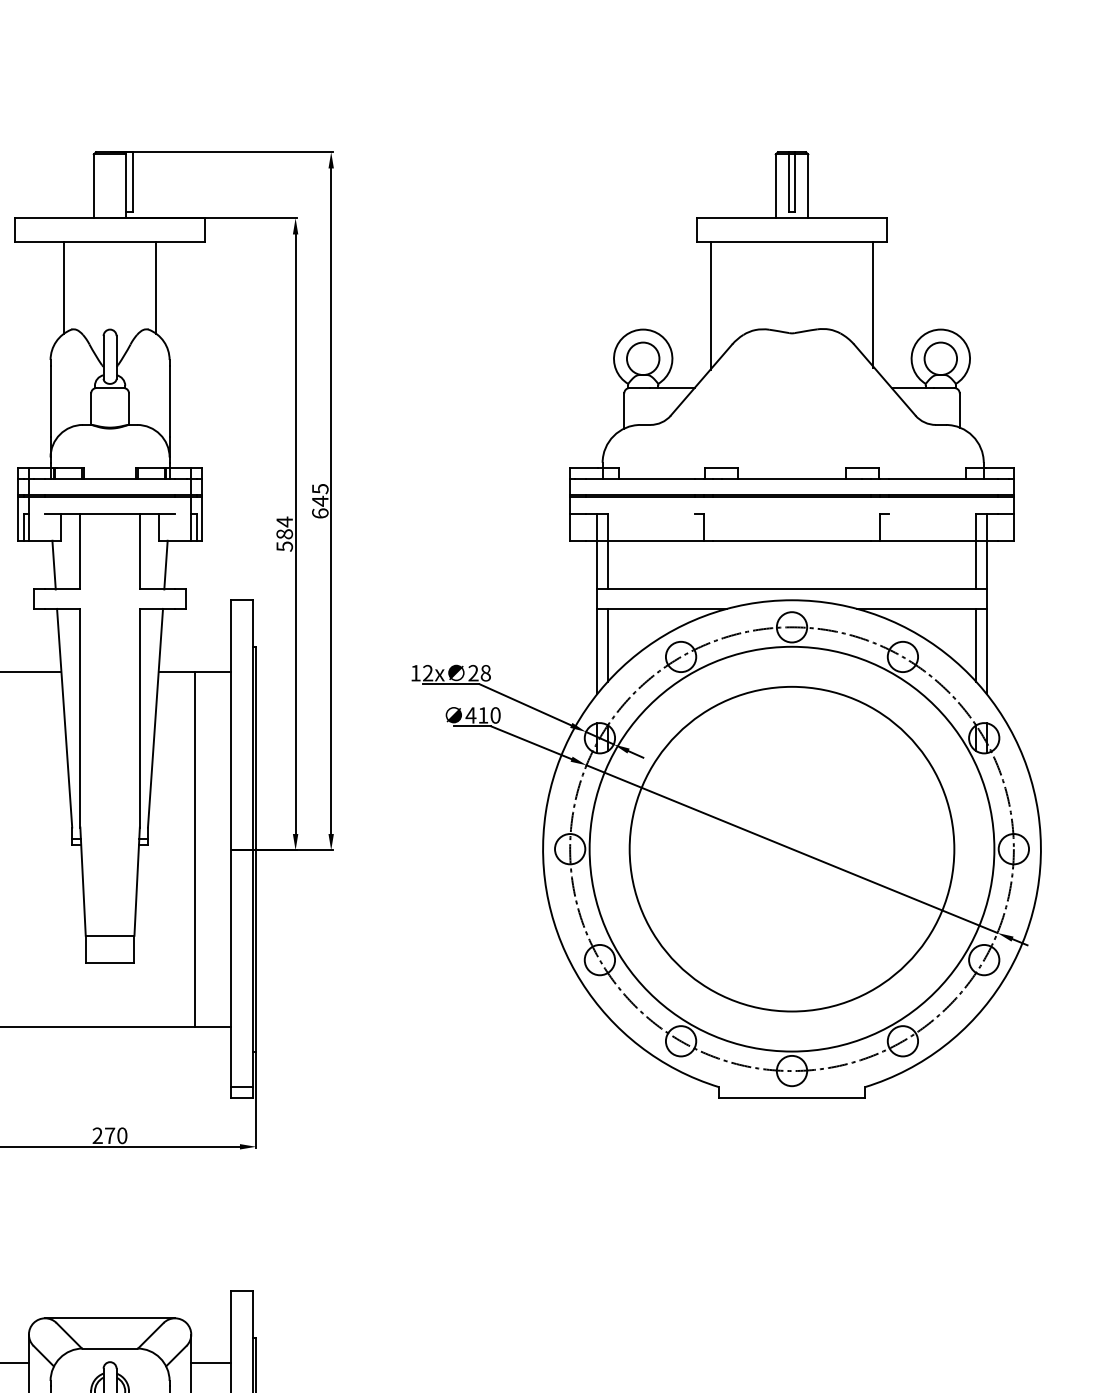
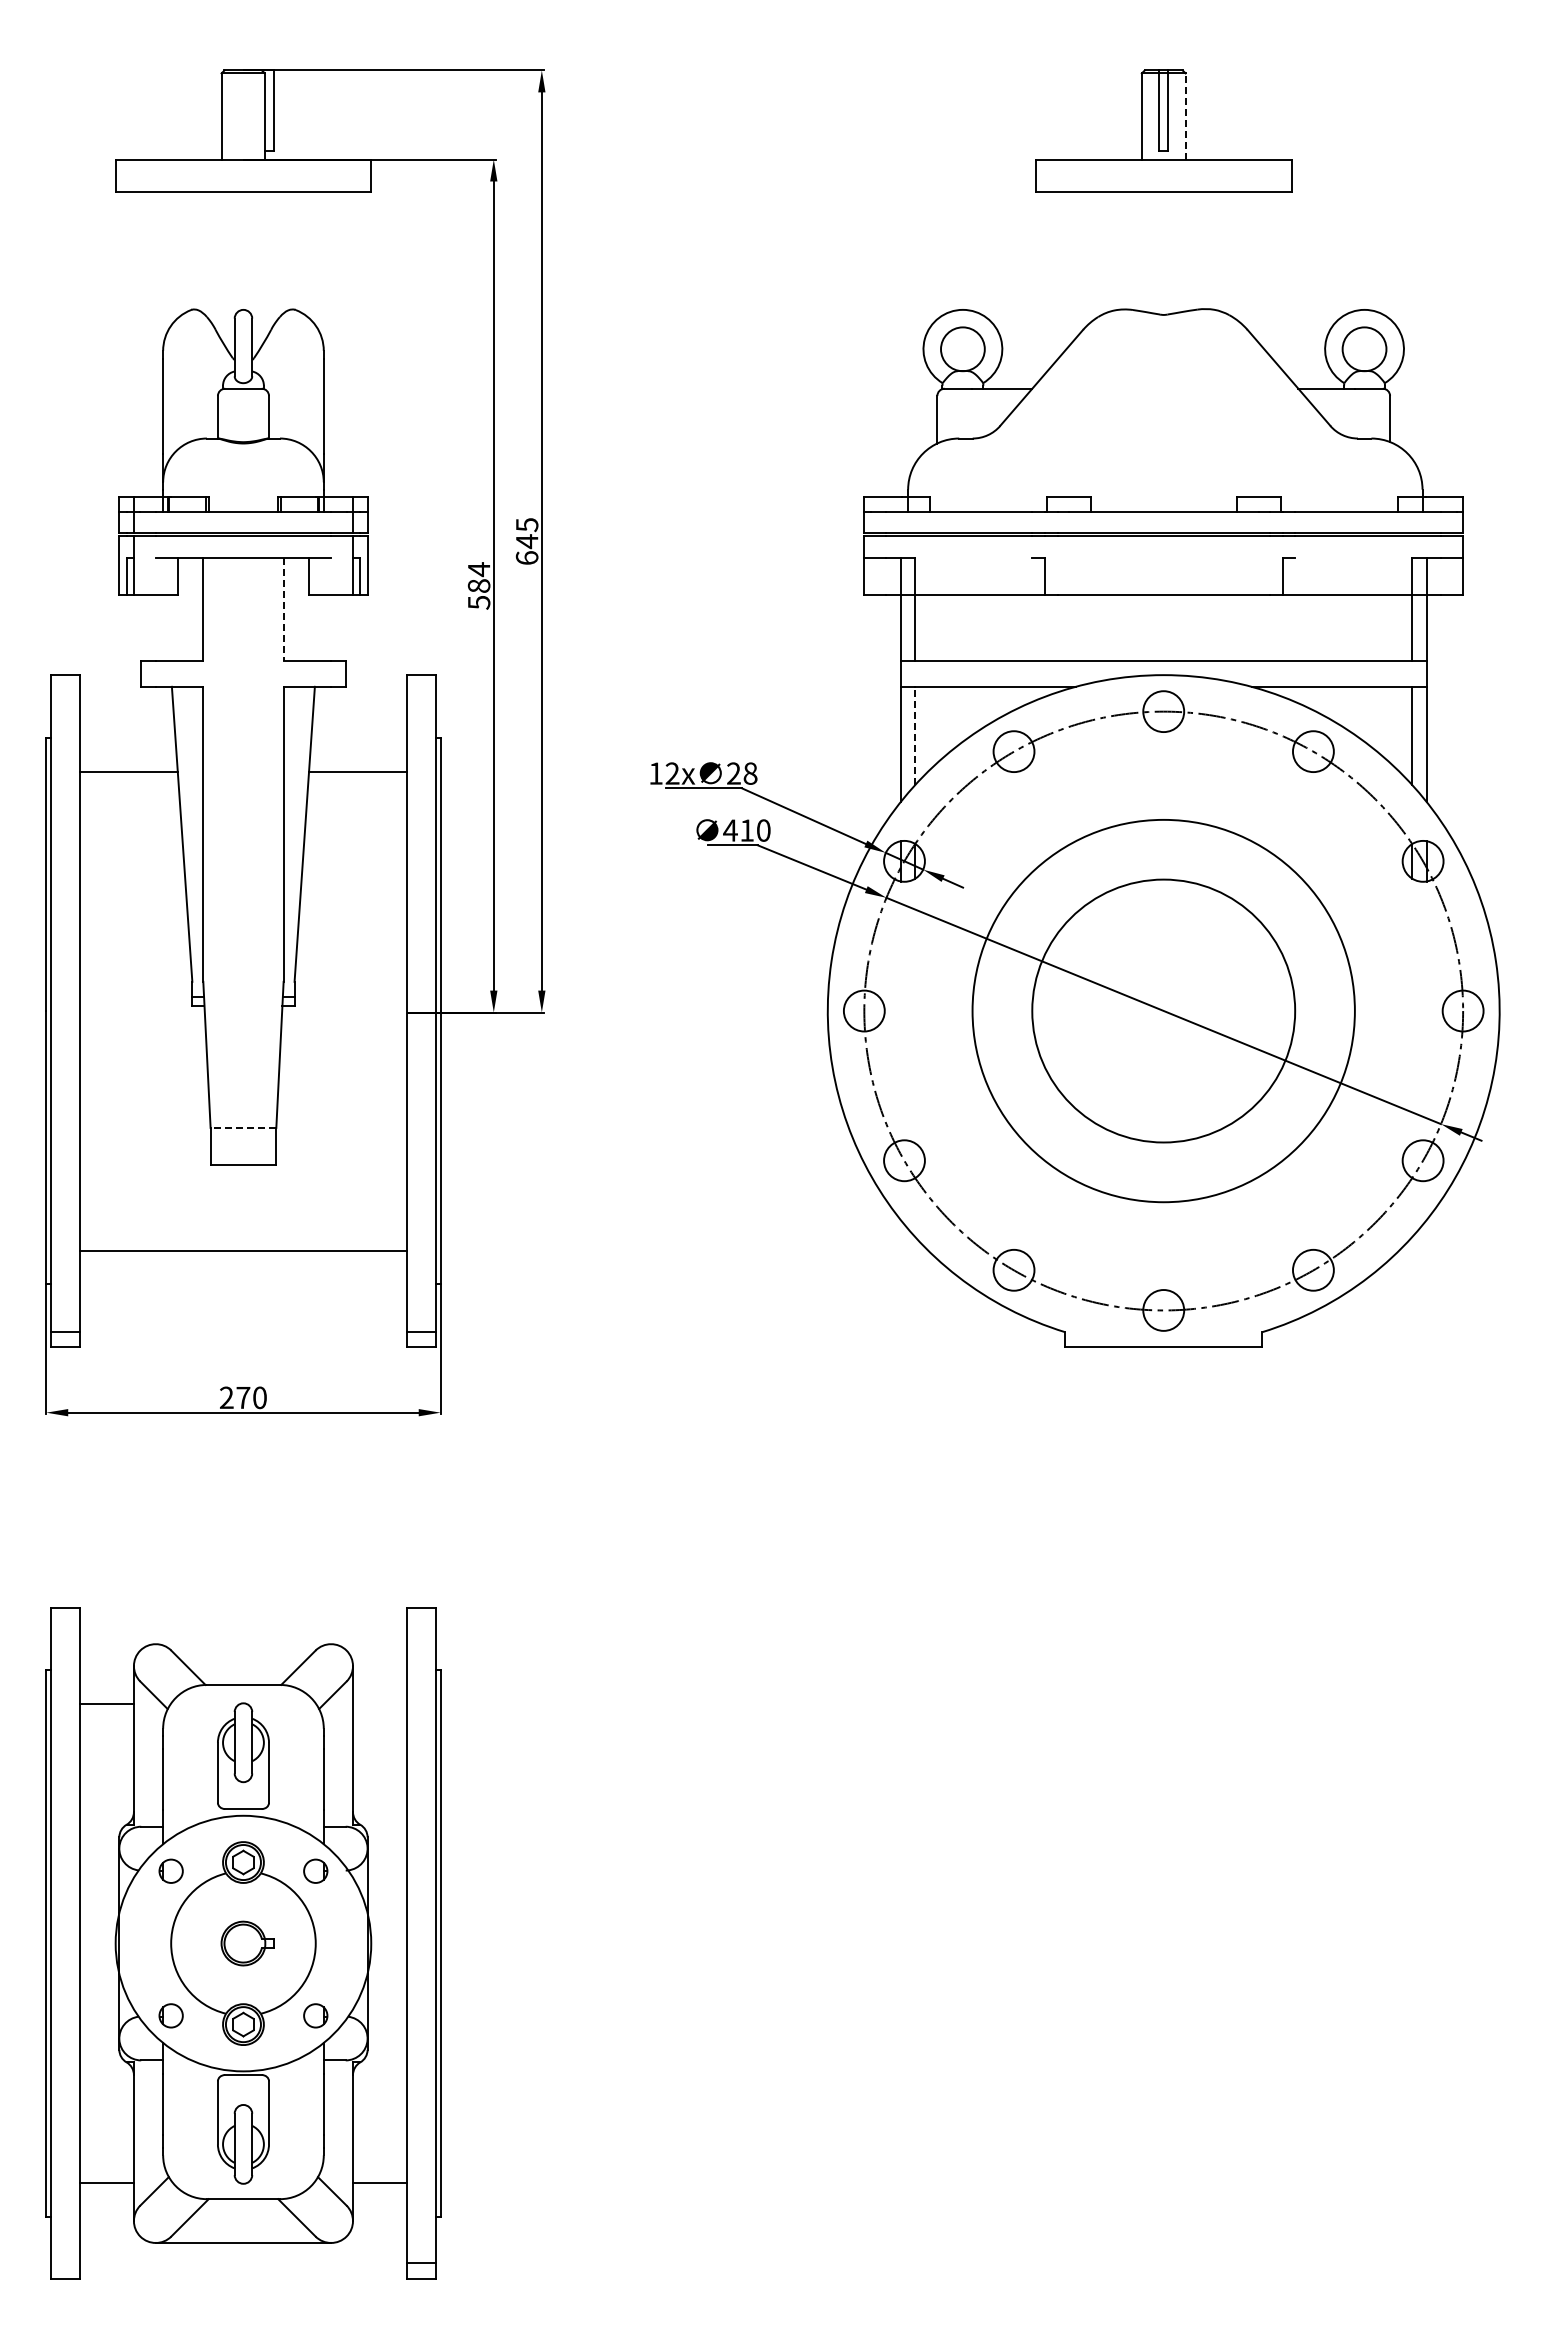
line: (808, 186) -> (1185, 116), solid -> dashed
line: (64, 287) -> (181, 253), removed
line: (155, 287) -> (304, 253), removed
line: (873, 304) -> (1273, 276), removed
line: (711, 305) -> (1054, 277), removed
line: (139, 551) -> (283, 609), solid -> dashed
line: (53, 564) -> (167, 627), removed
line: (165, 564) -> (318, 627), removed
line: (608, 645) -> (915, 735), solid -> dashed
line: (194, 848) -> (357, 1010), removed
circle: (791, 848) -> (1163, 1010), size x0.6
circle: (791, 848) -> (1163, 1010), size x0.7
line: (110, 935) -> (243, 1127), solid -> dashed
line: (110, 1318) -> (243, 1644), removed
line: (211, 1363) -> (380, 1704), removed

